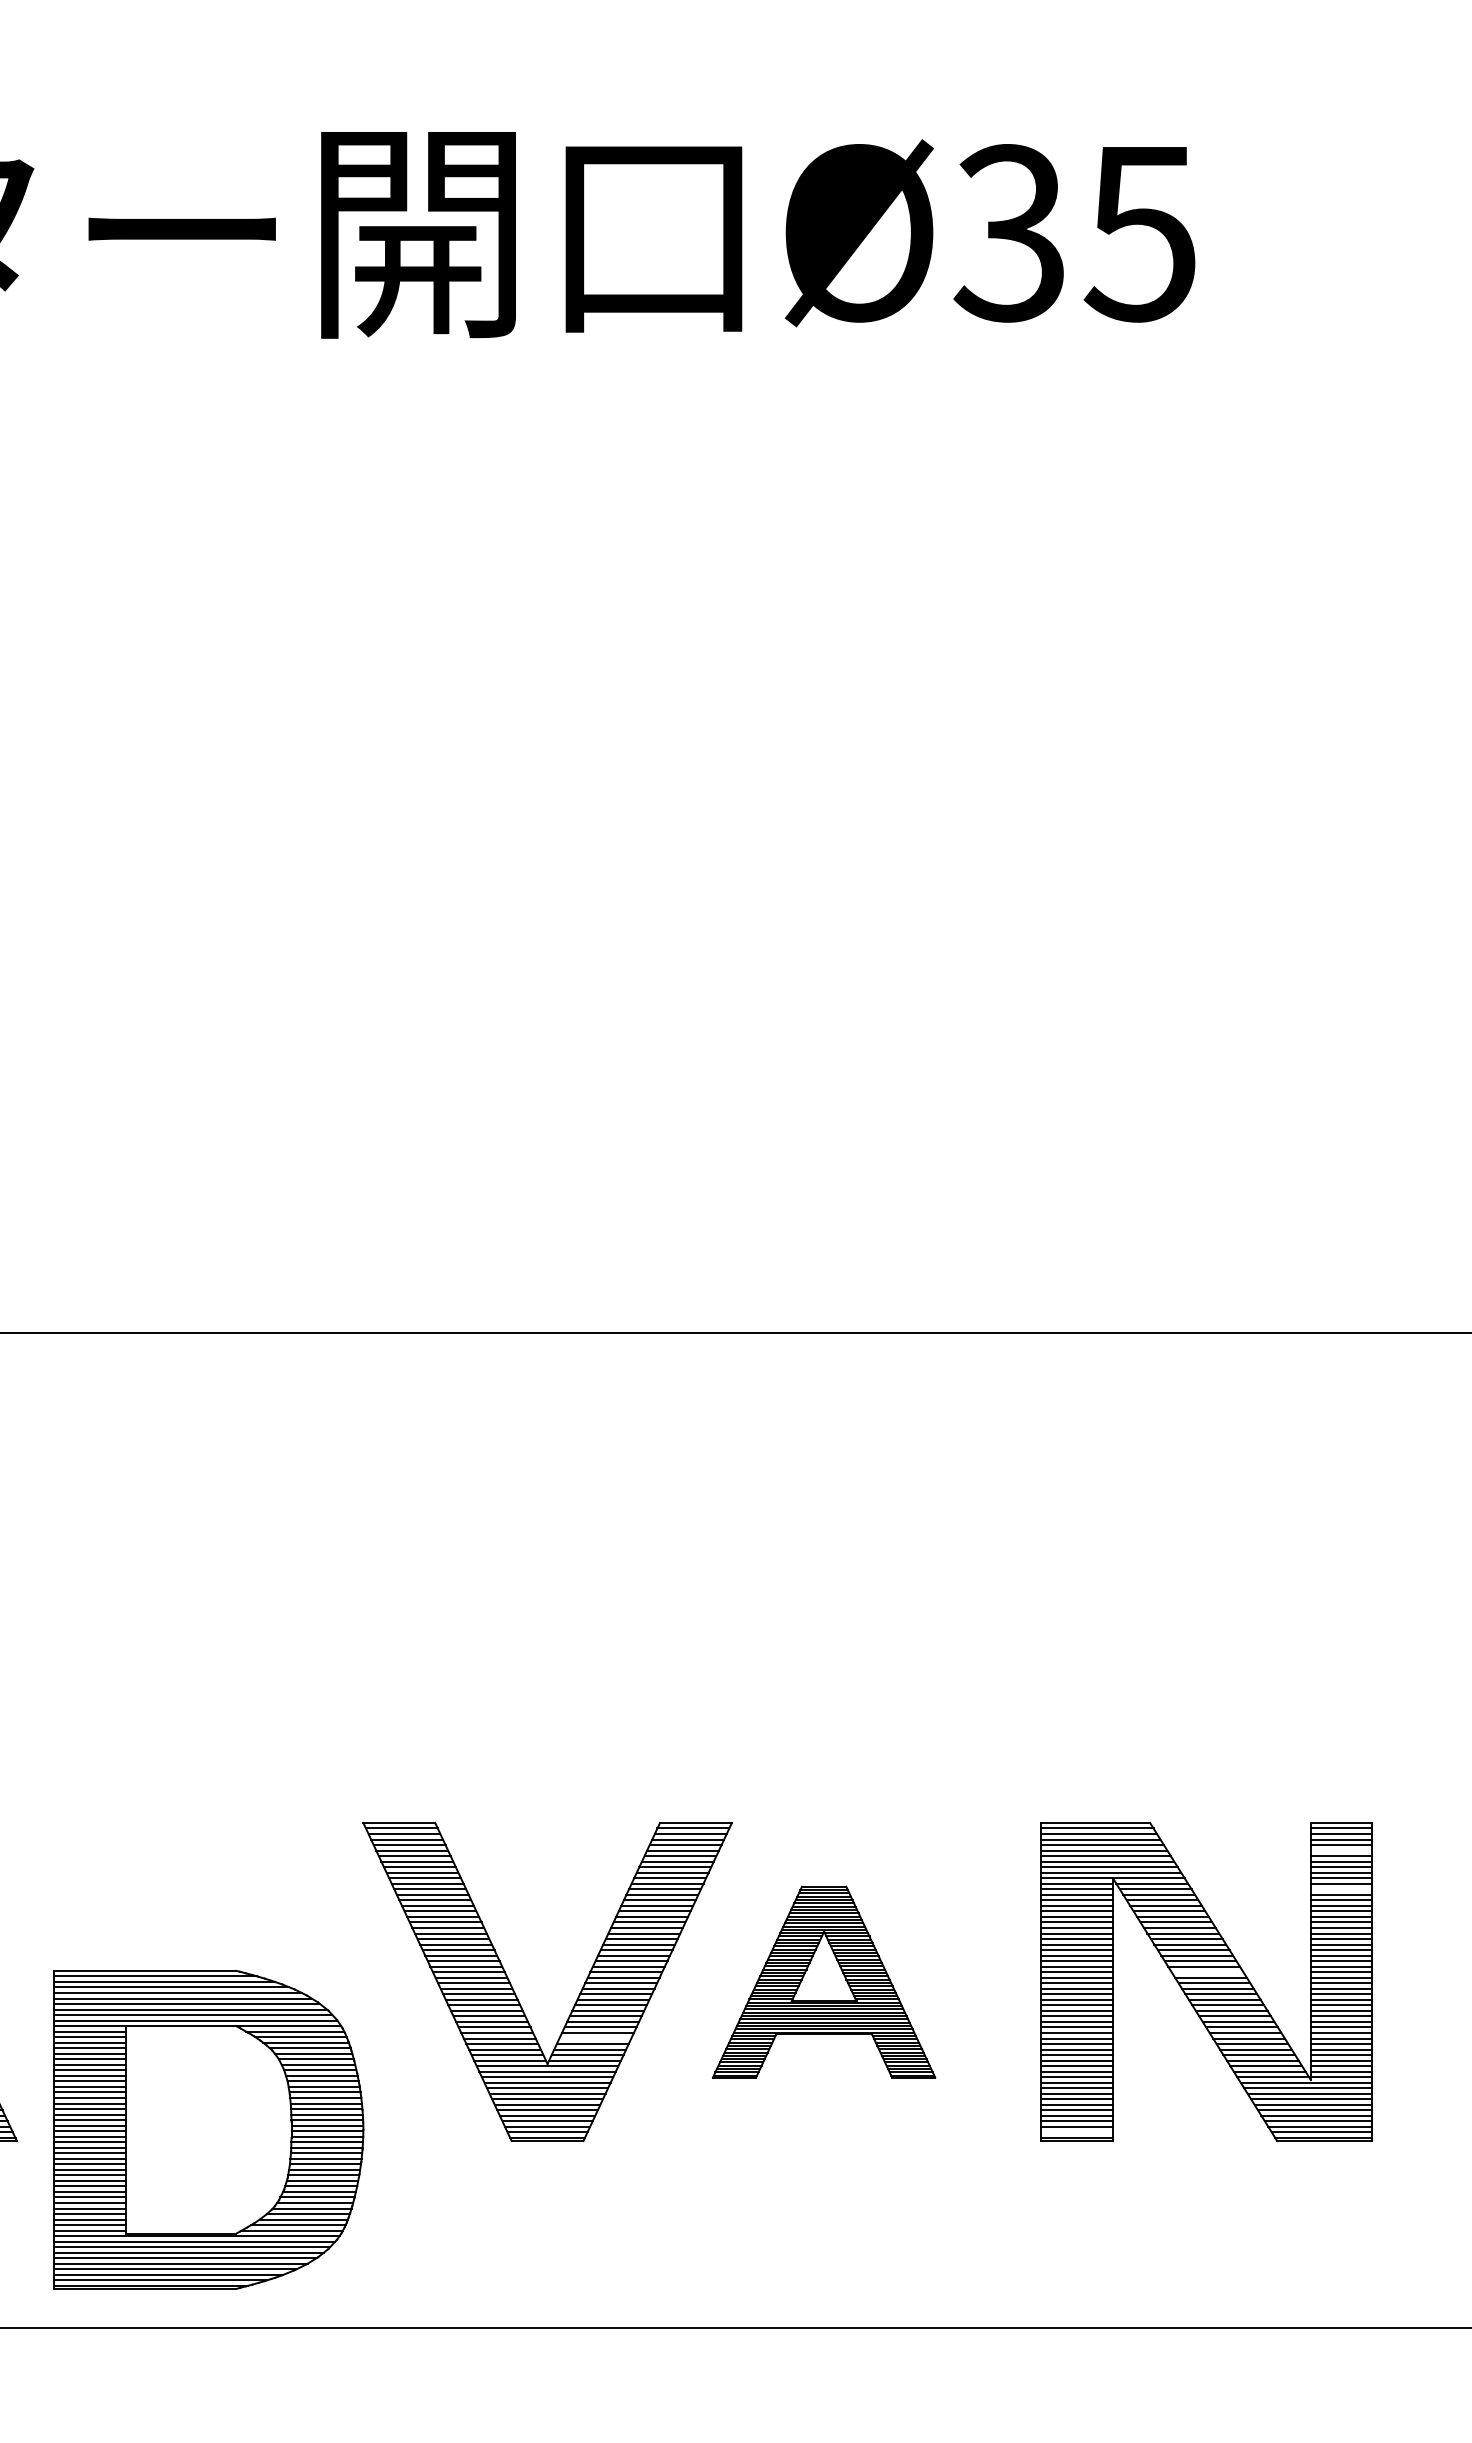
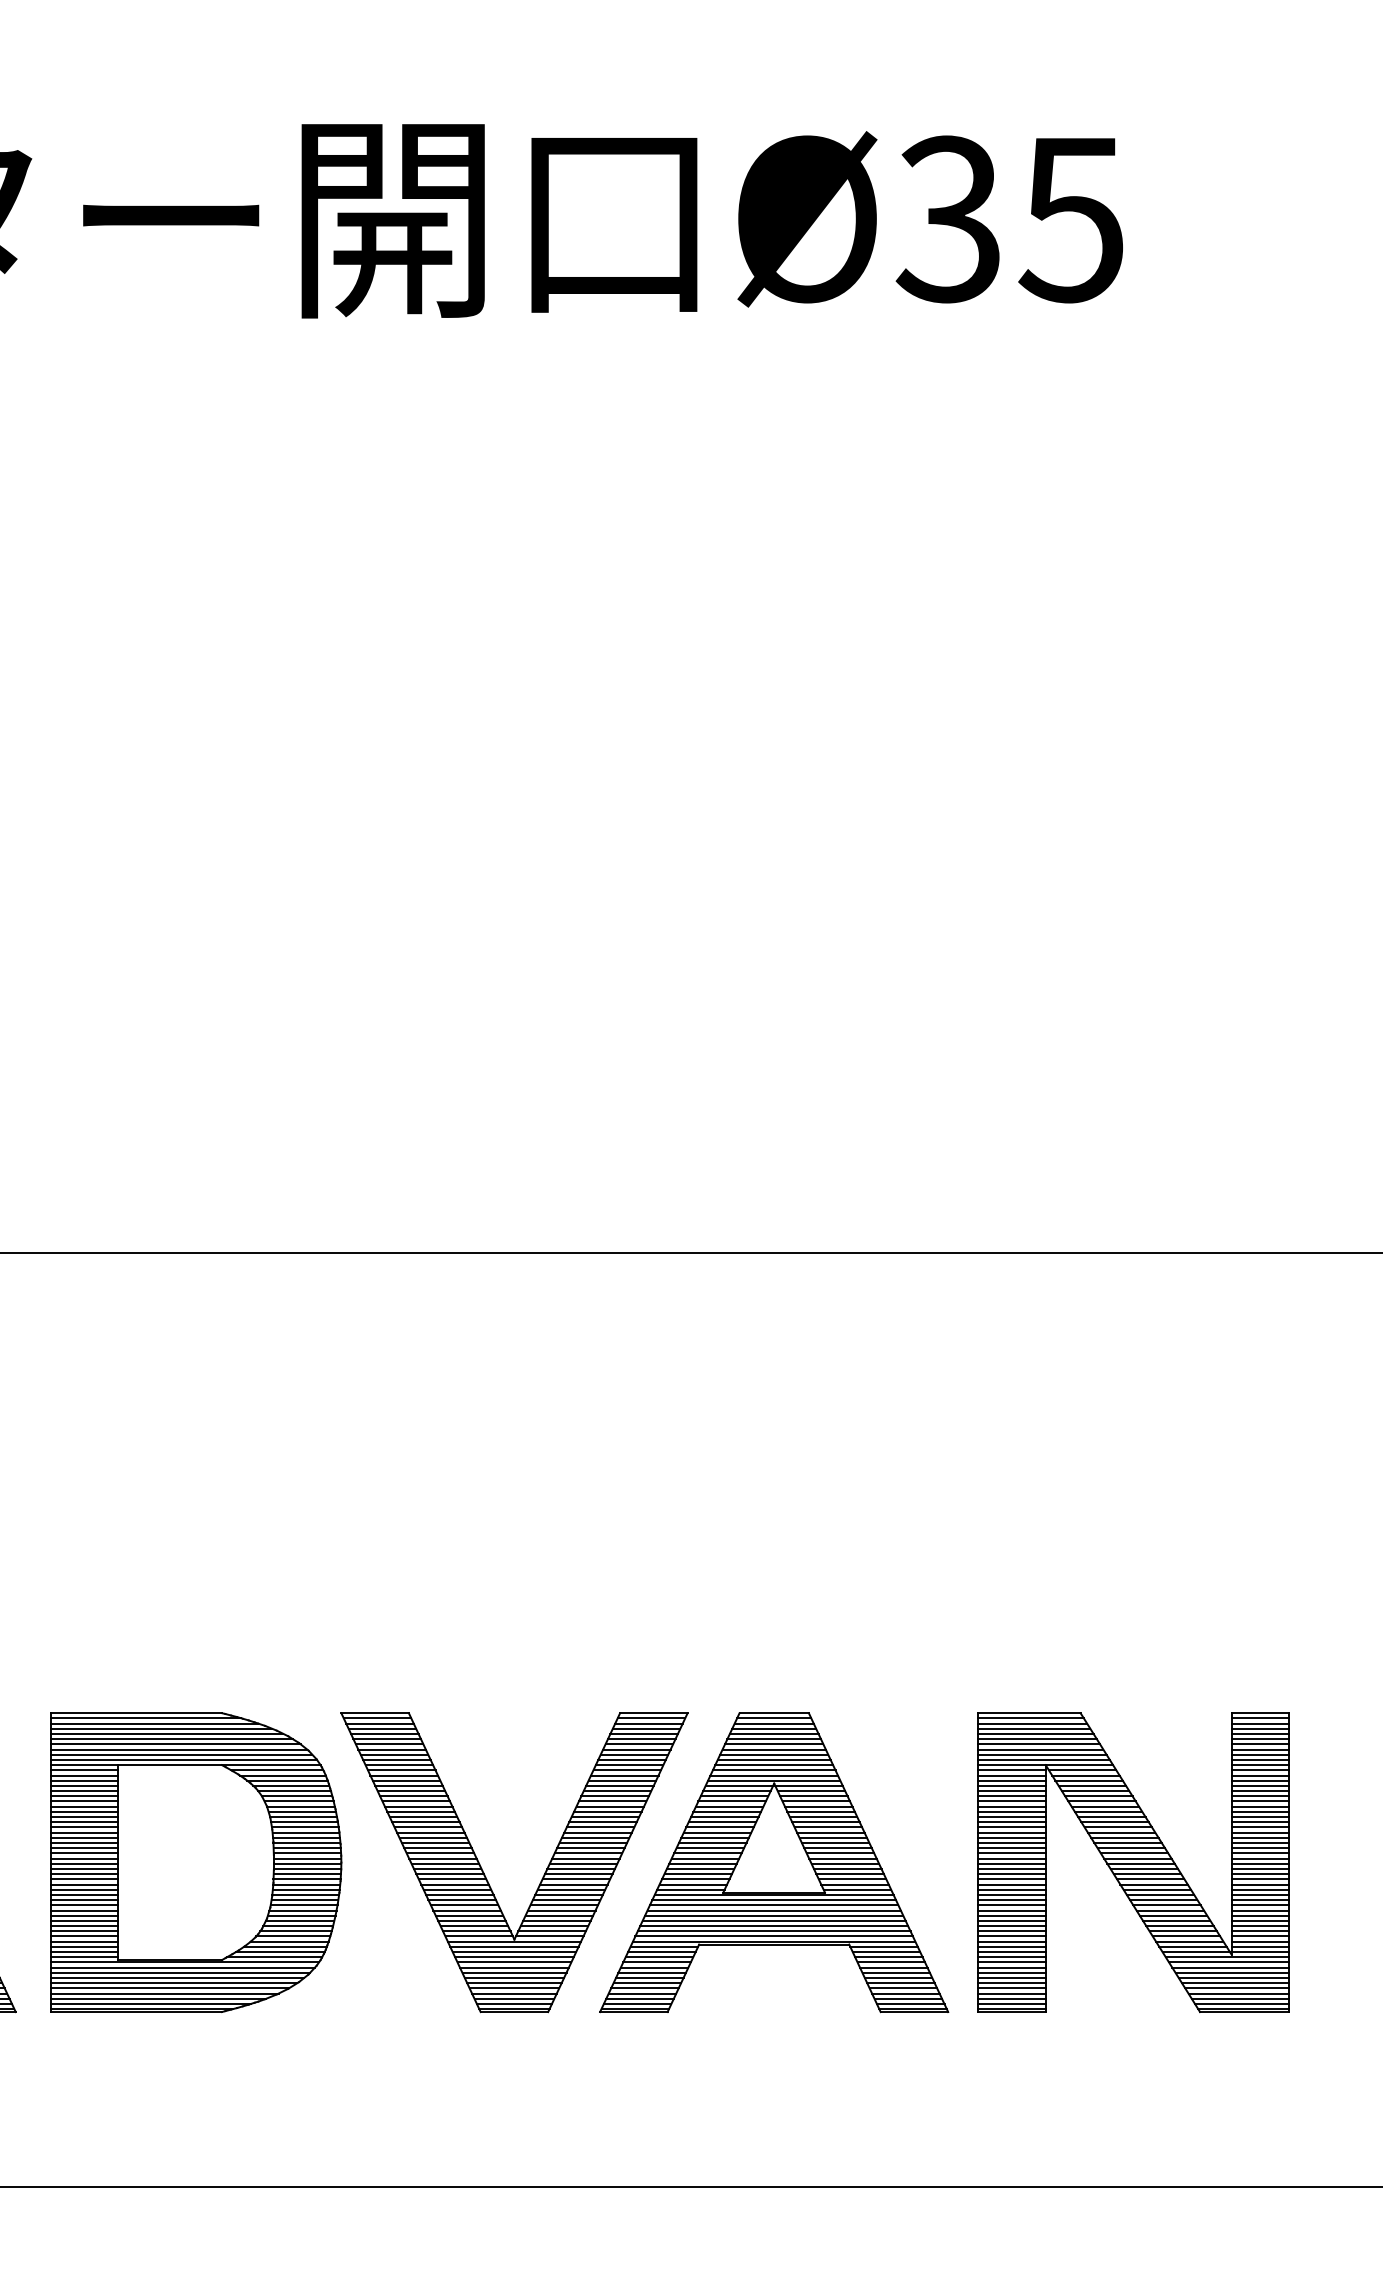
line: (1340, 1850) -> (1259, 1739), added
line: (1340, 1889) -> (1259, 1775), added
line: (1207, 1972) -> (1134, 1853), added
part: (824, 1981) -> (774, 1862), size x1.67
line: (595, 2038) -> (559, 1915), added
part: (209, 2129) -> (196, 1862), moved
line: (1076, 2132) -> (1011, 2004), added

